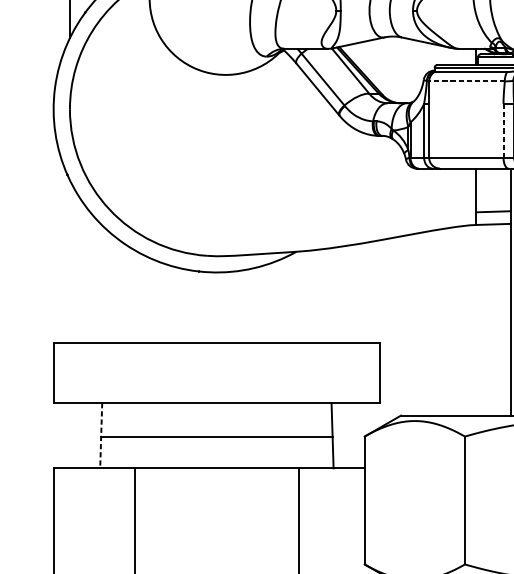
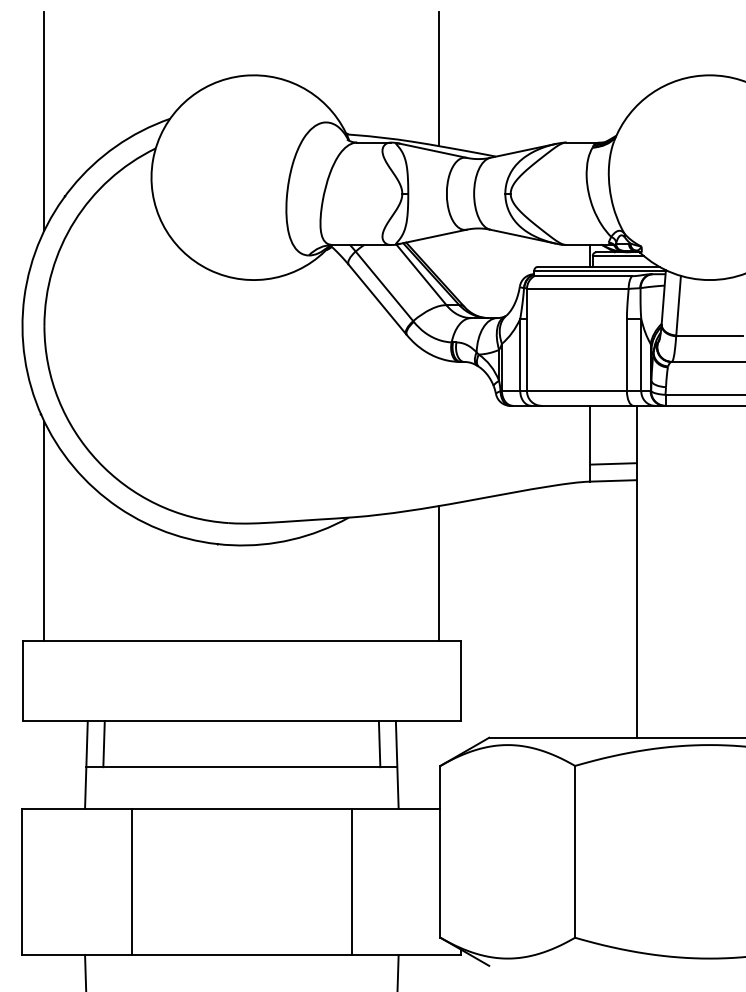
line: (466, 81) -> (577, 288), dashed -> solid
line: (503, 131) -> (626, 355), dashed -> solid
line: (70, 261) -> (44, 530), added
line: (364, 293) -> (439, 573), added
line: (113, 419) -> (103, 743), added
line: (319, 419) -> (379, 743), added
line: (101, 435) -> (86, 764), dashed -> solid

